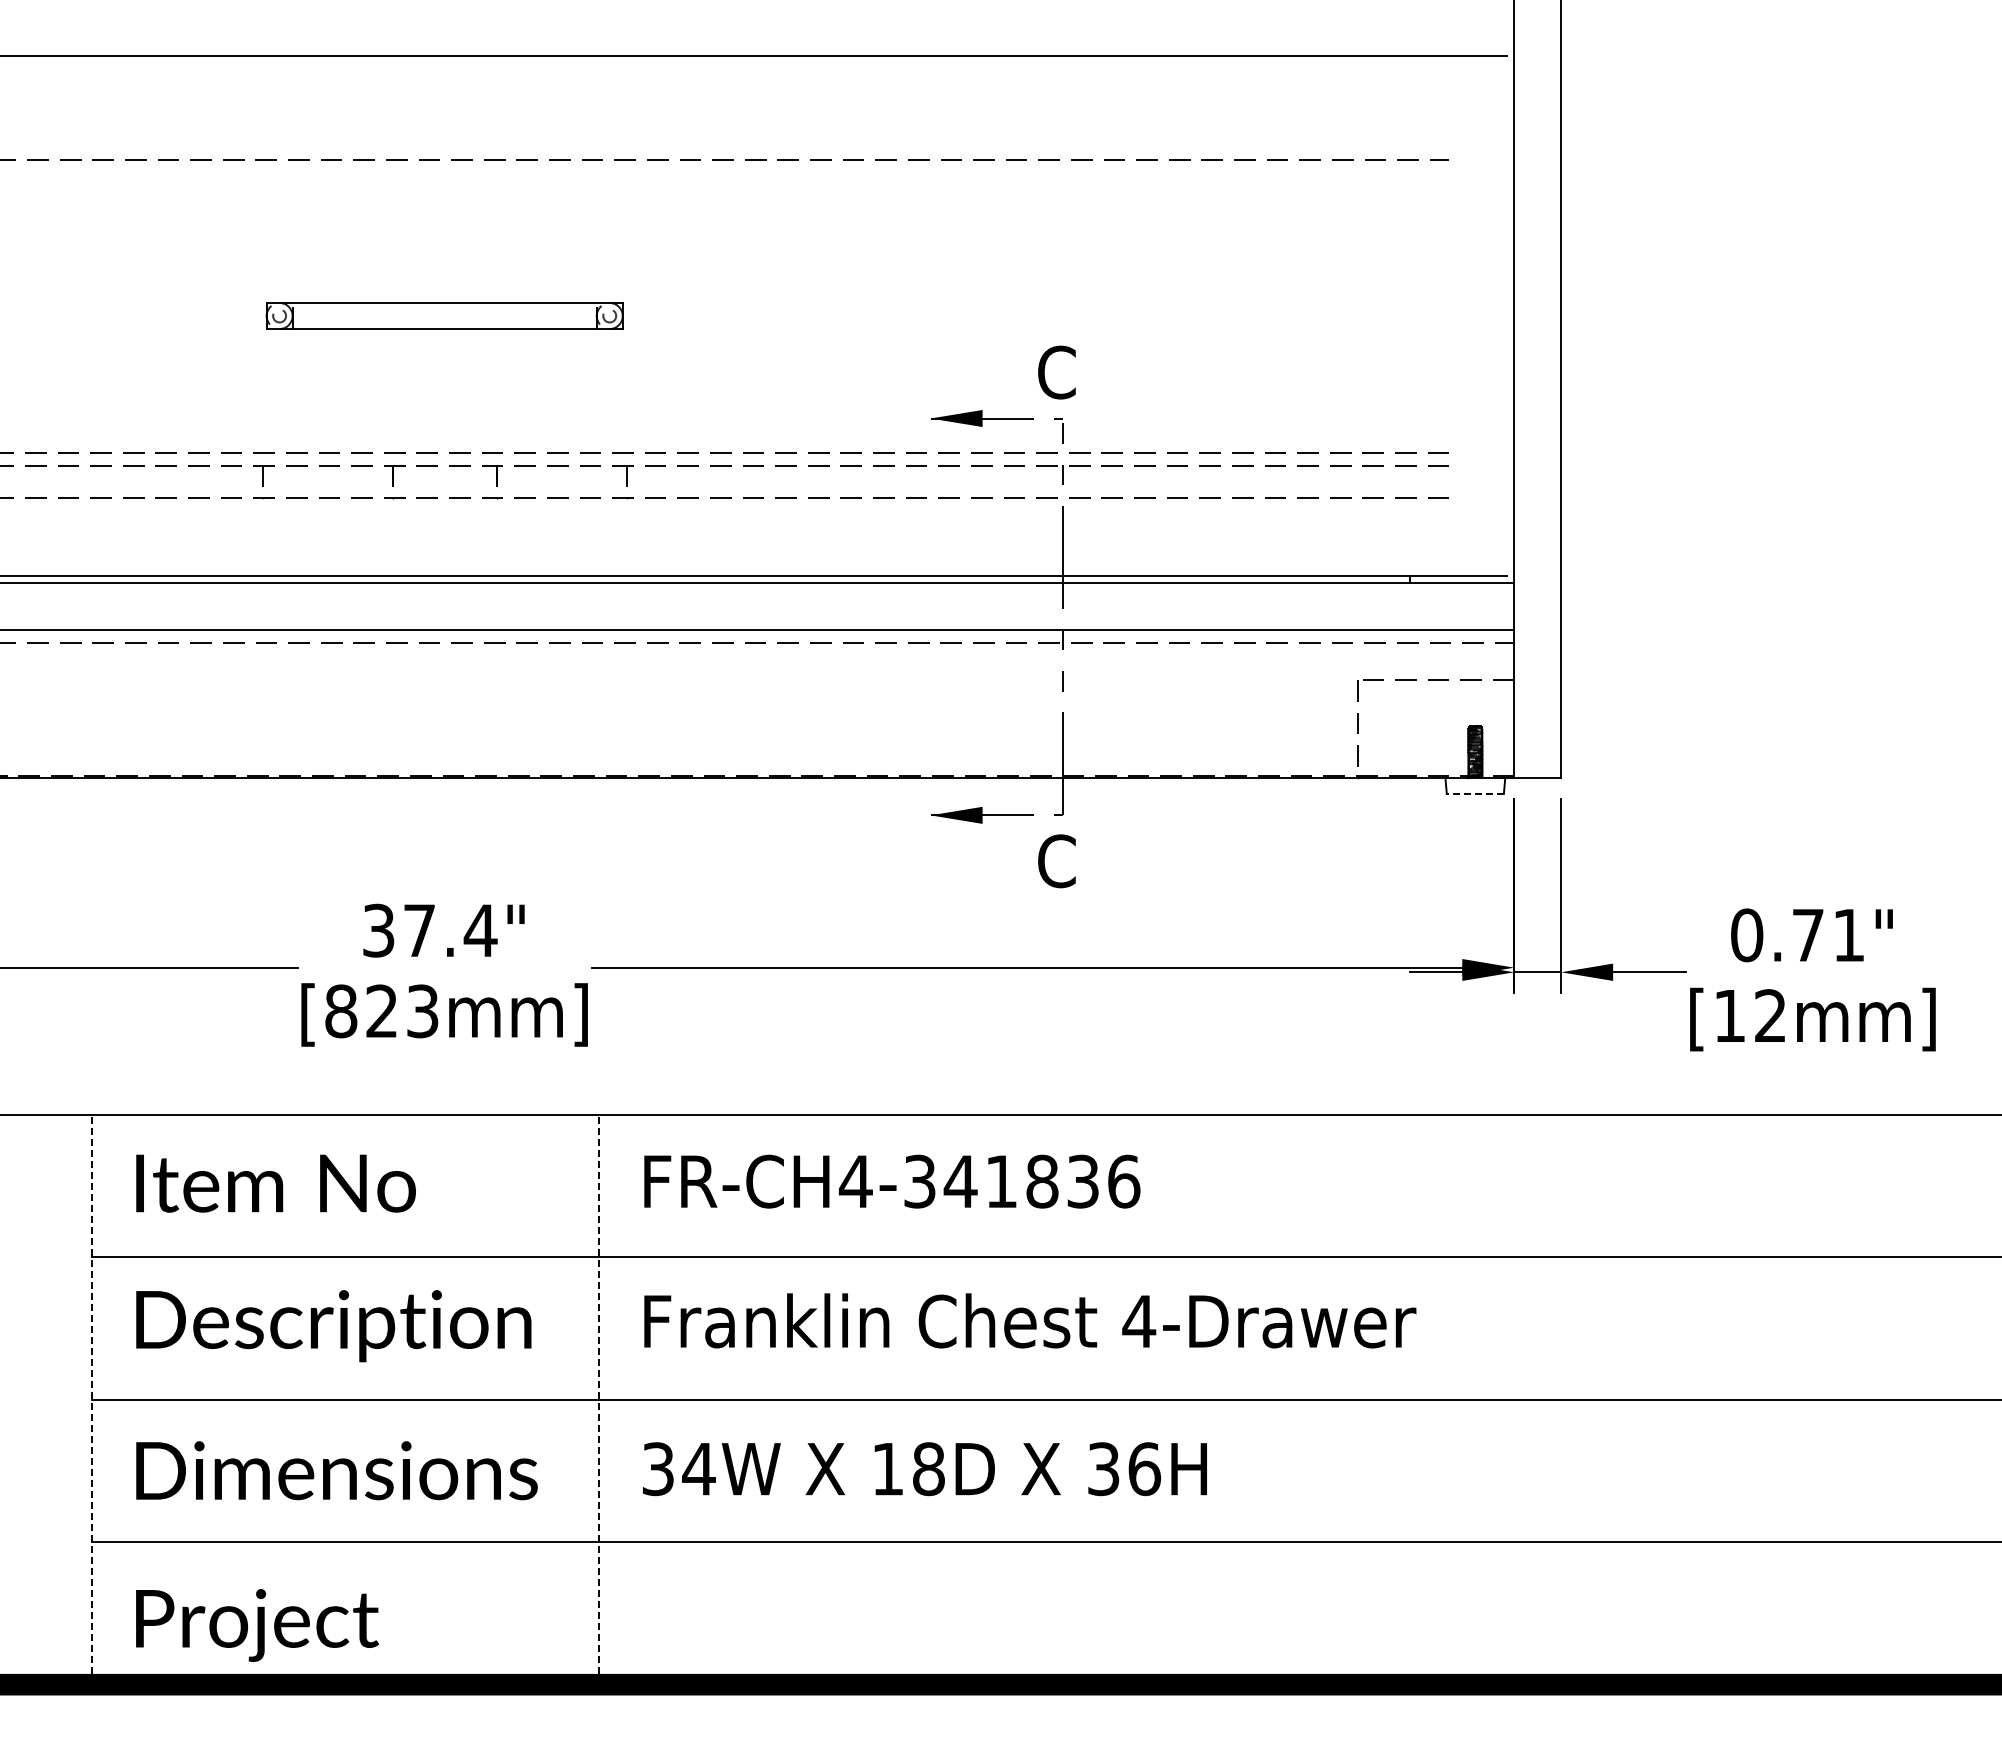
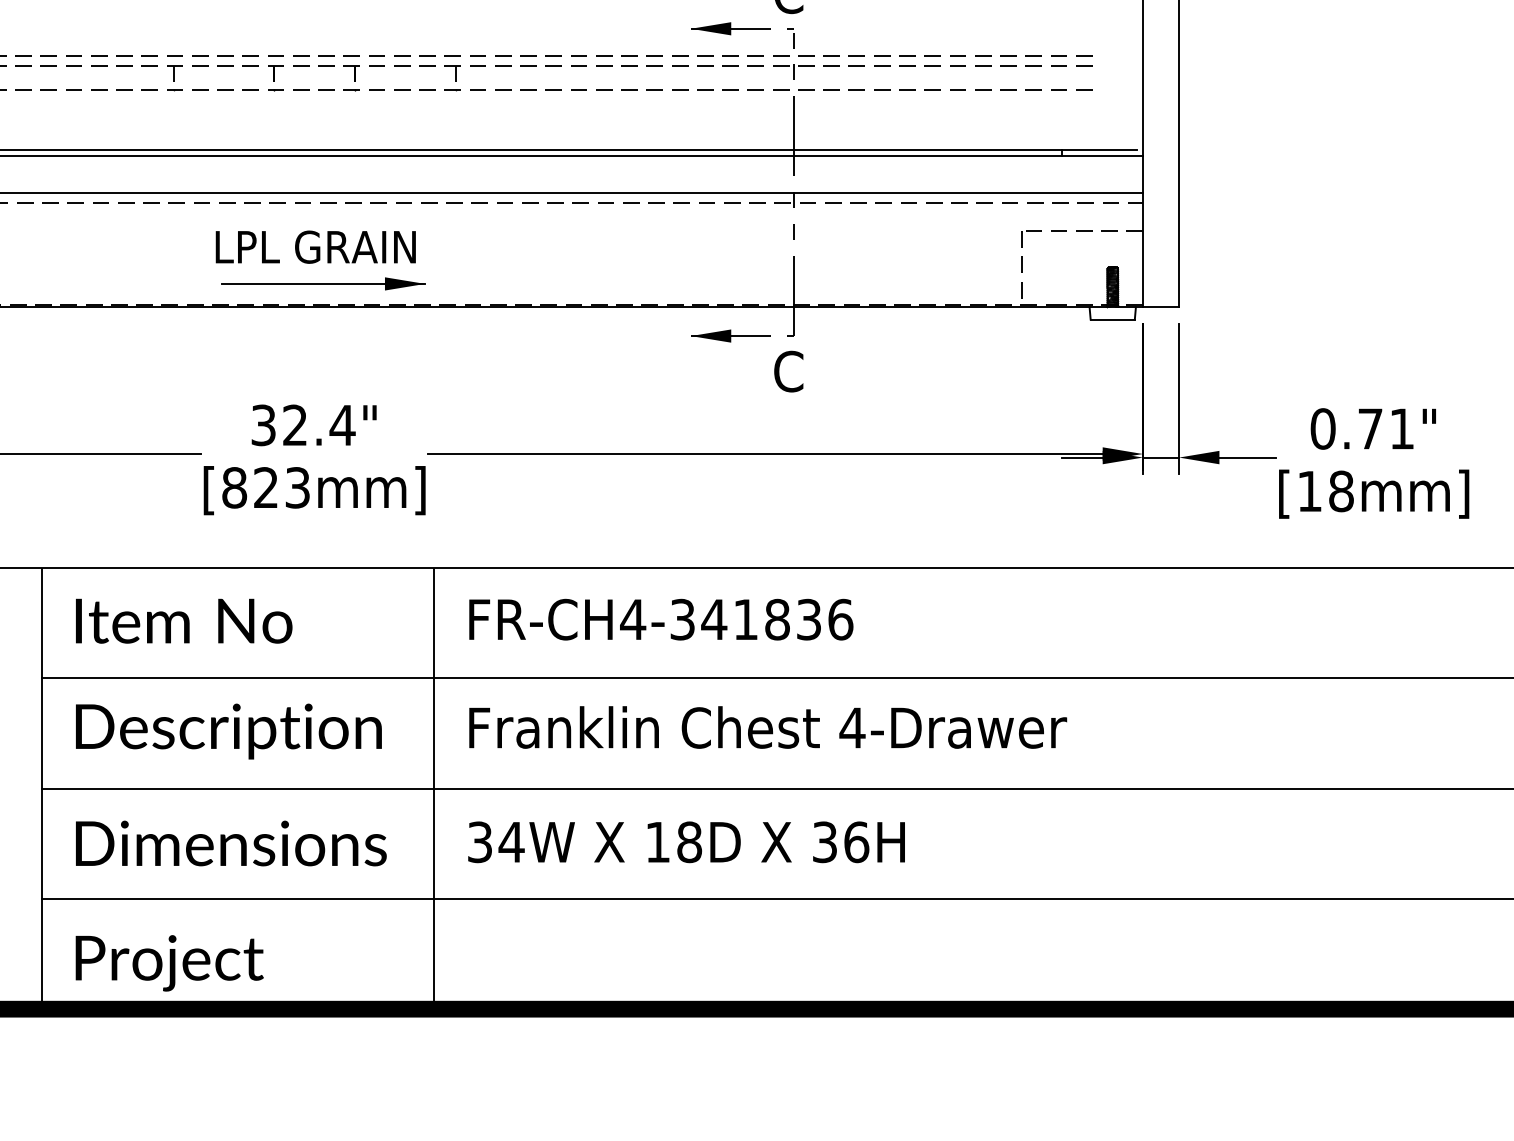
part: (452, 717) -> (320, 260), added
line: (1475, 794) -> (1112, 319), dashed -> solid
text: (419, 929) -> (295, 424), 37.4" -> 32.4"
text: (1770, 1015) -> (1341, 491), [12mm] -> [18mm]
line: (92, 1399) -> (42, 788), dashed -> solid
line: (598, 1399) -> (433, 788), dashed -> solid

